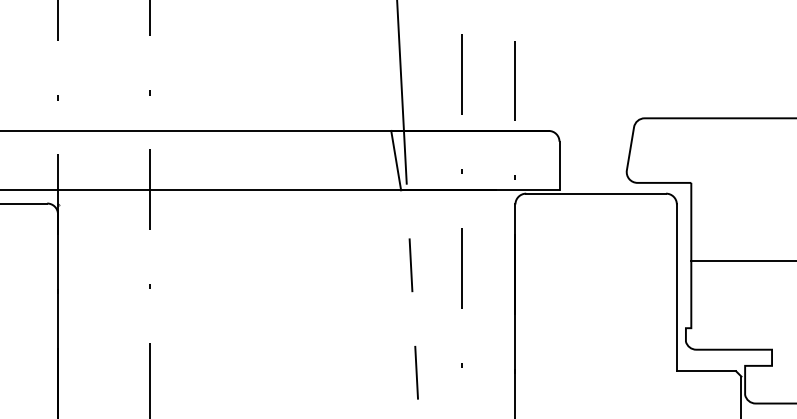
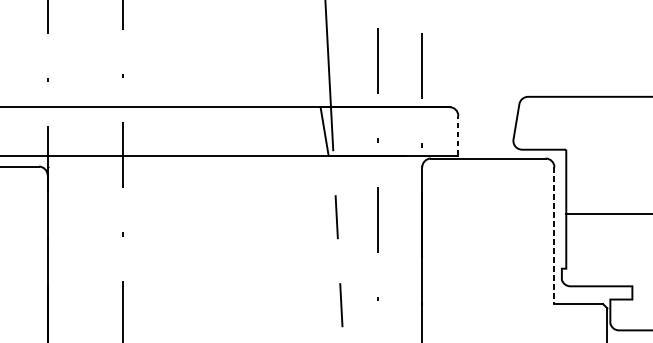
line: (559, 165) -> (458, 135), solid -> dashed
line: (676, 288) -> (554, 236), solid -> dashed

